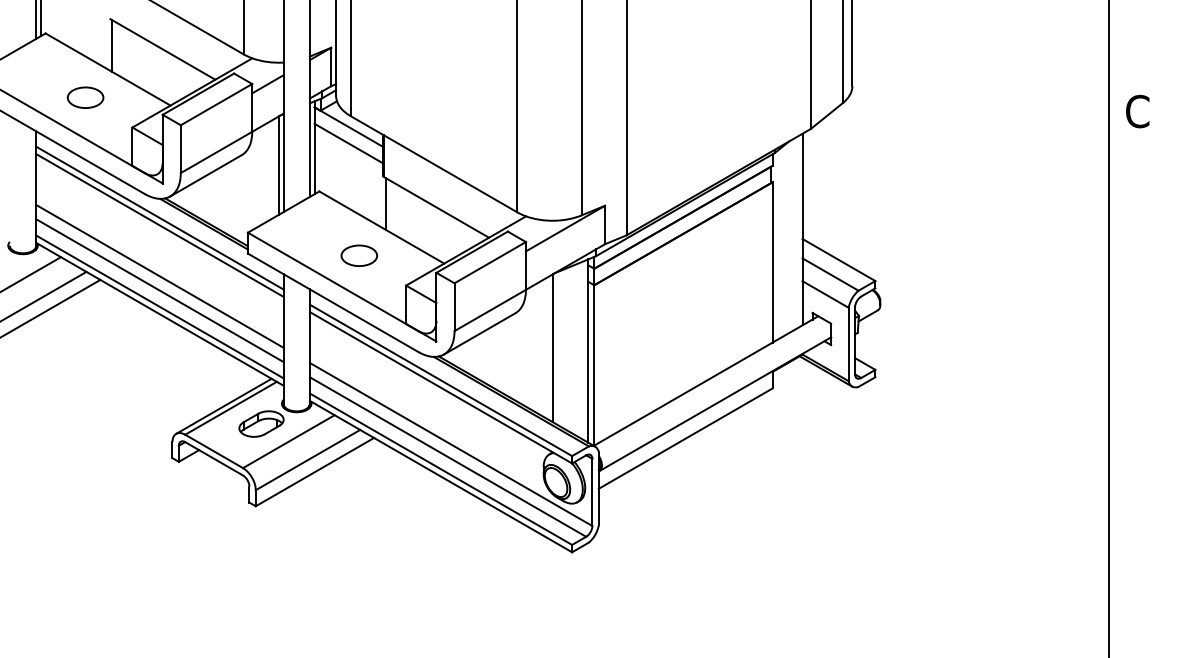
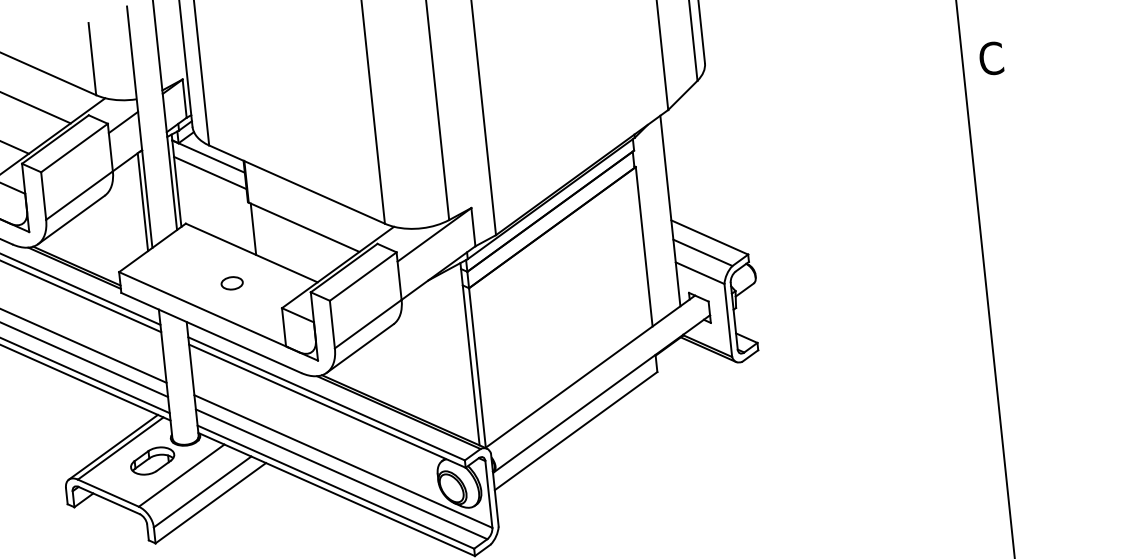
part: (358, 255) -> (231, 283), size x0.6
line: (552, 348) -> (434, 355), removed

